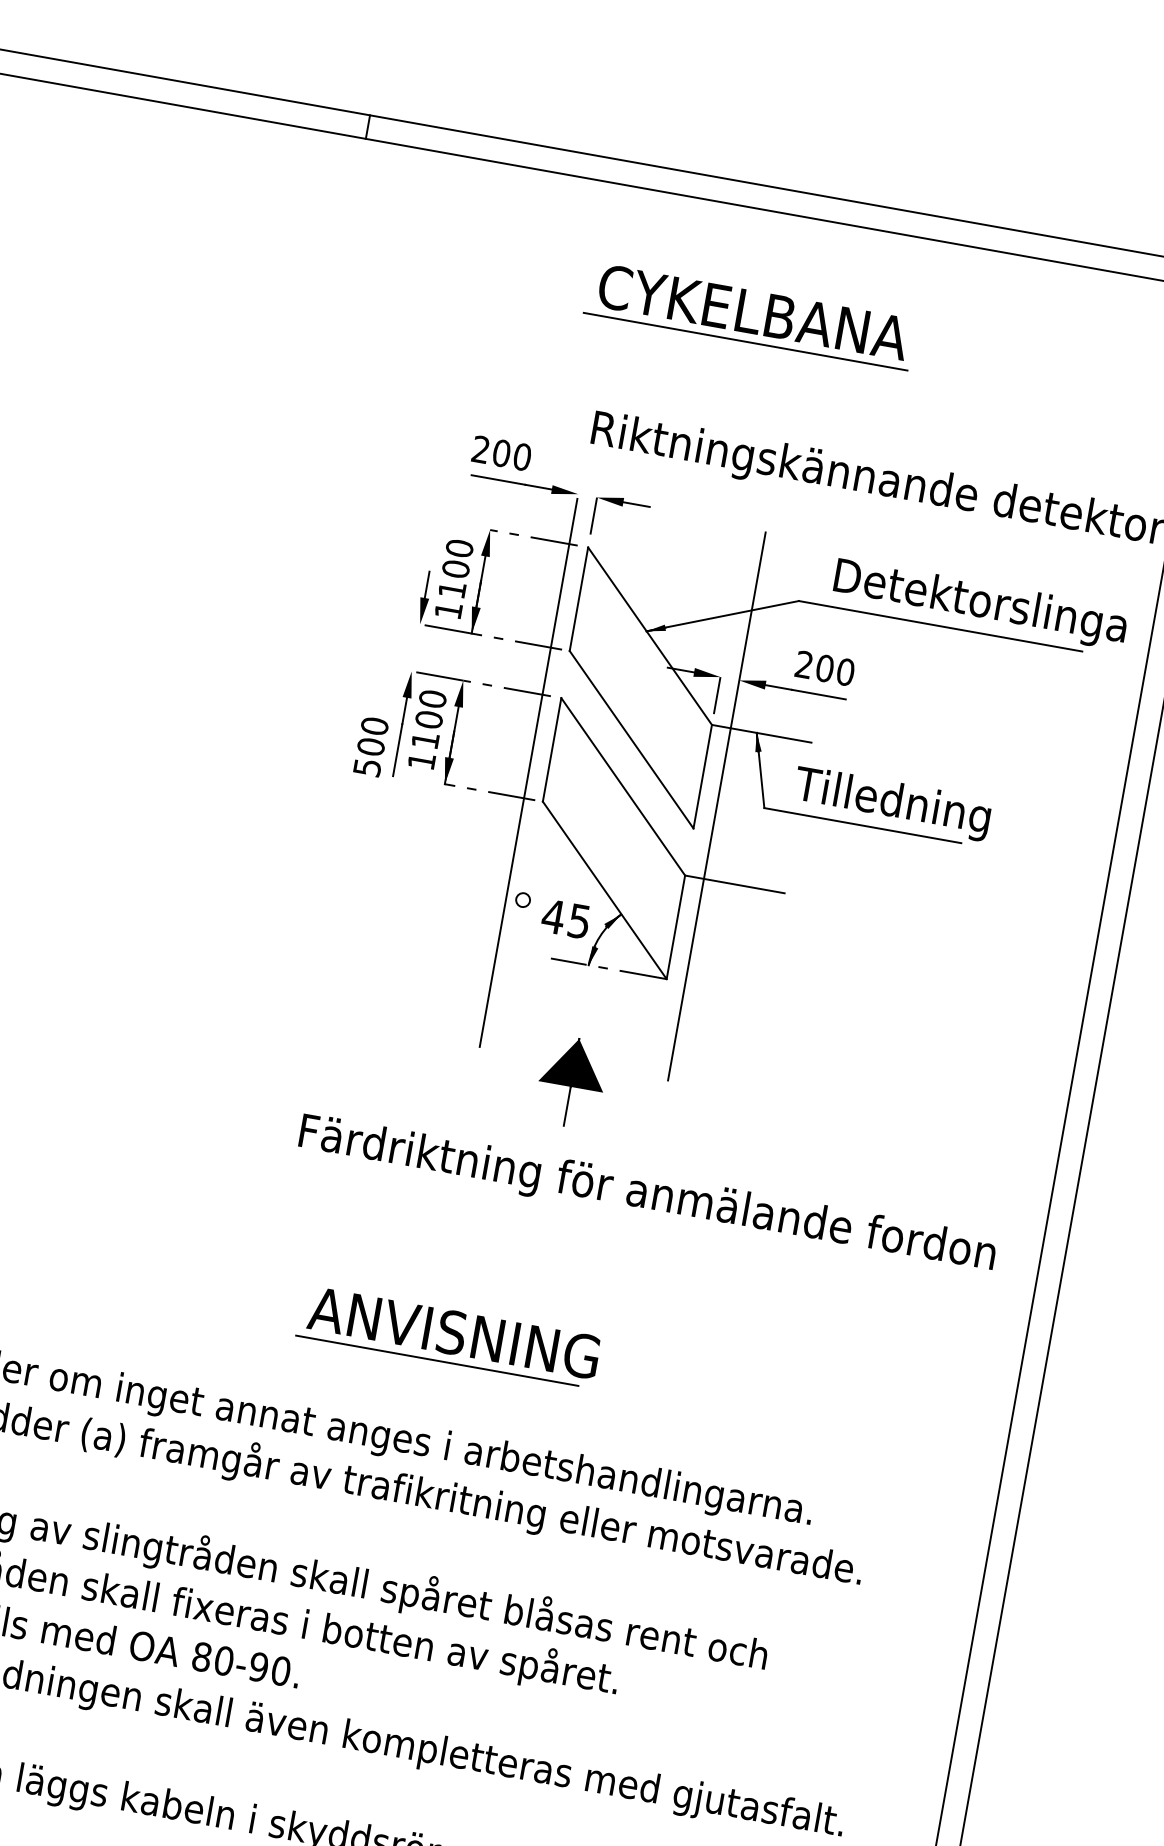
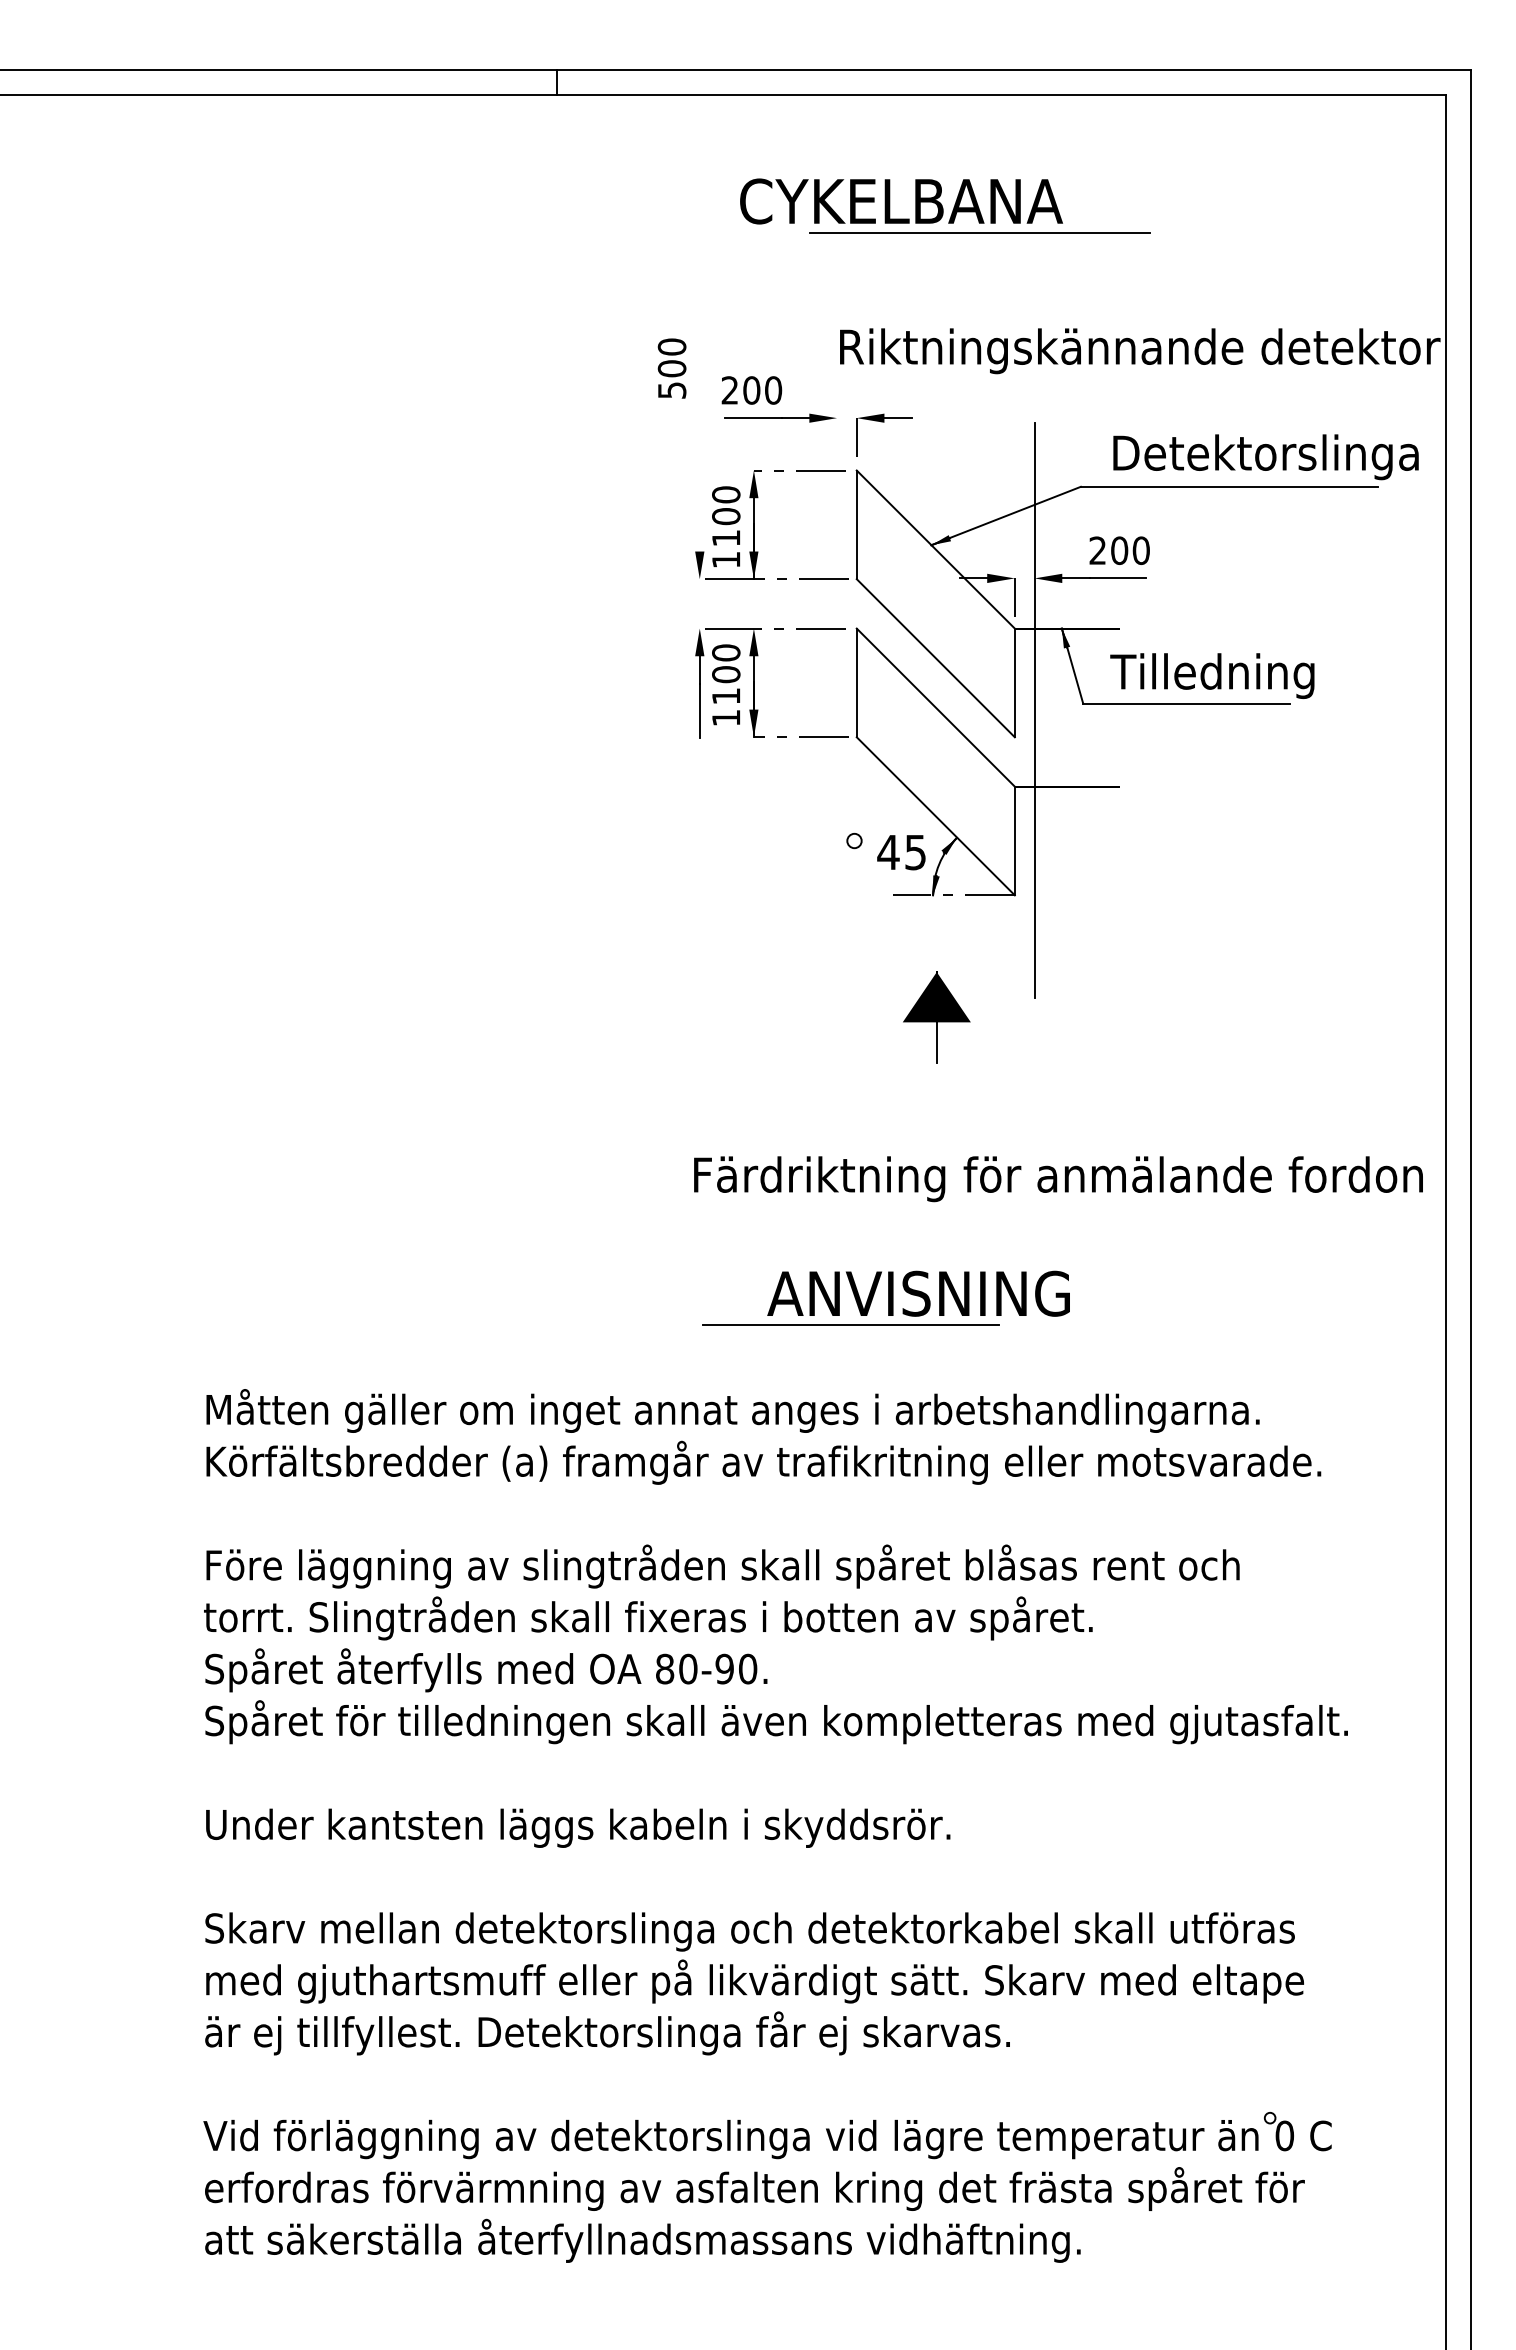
text: (753, 312) -> (901, 201), moved
line: (426, 584) -> (699, 537), removed
text: (370, 746) -> (671, 368), moved
line: (529, 772) -> (837, 710), removed
text: (647, 1196) -> (1058, 1179), moved
text: (453, 1332) -> (918, 1293), moved

